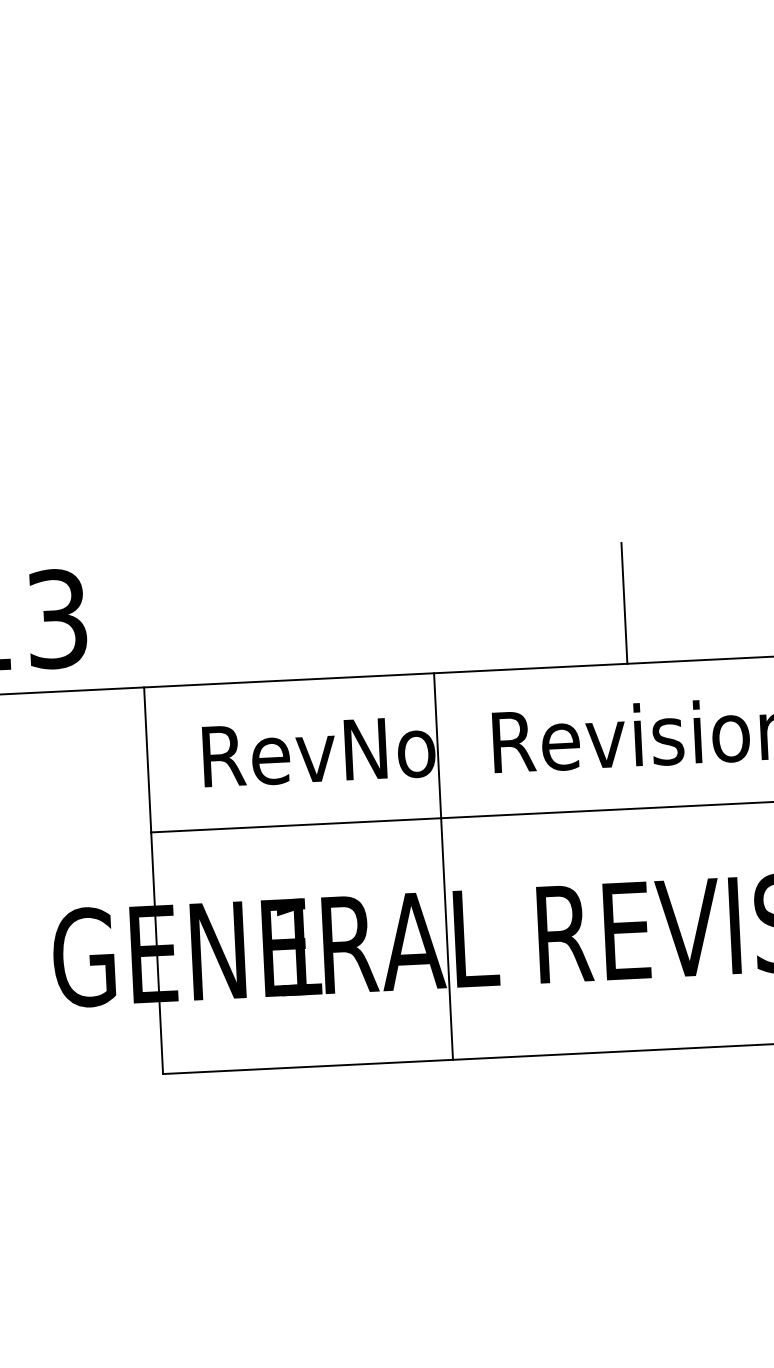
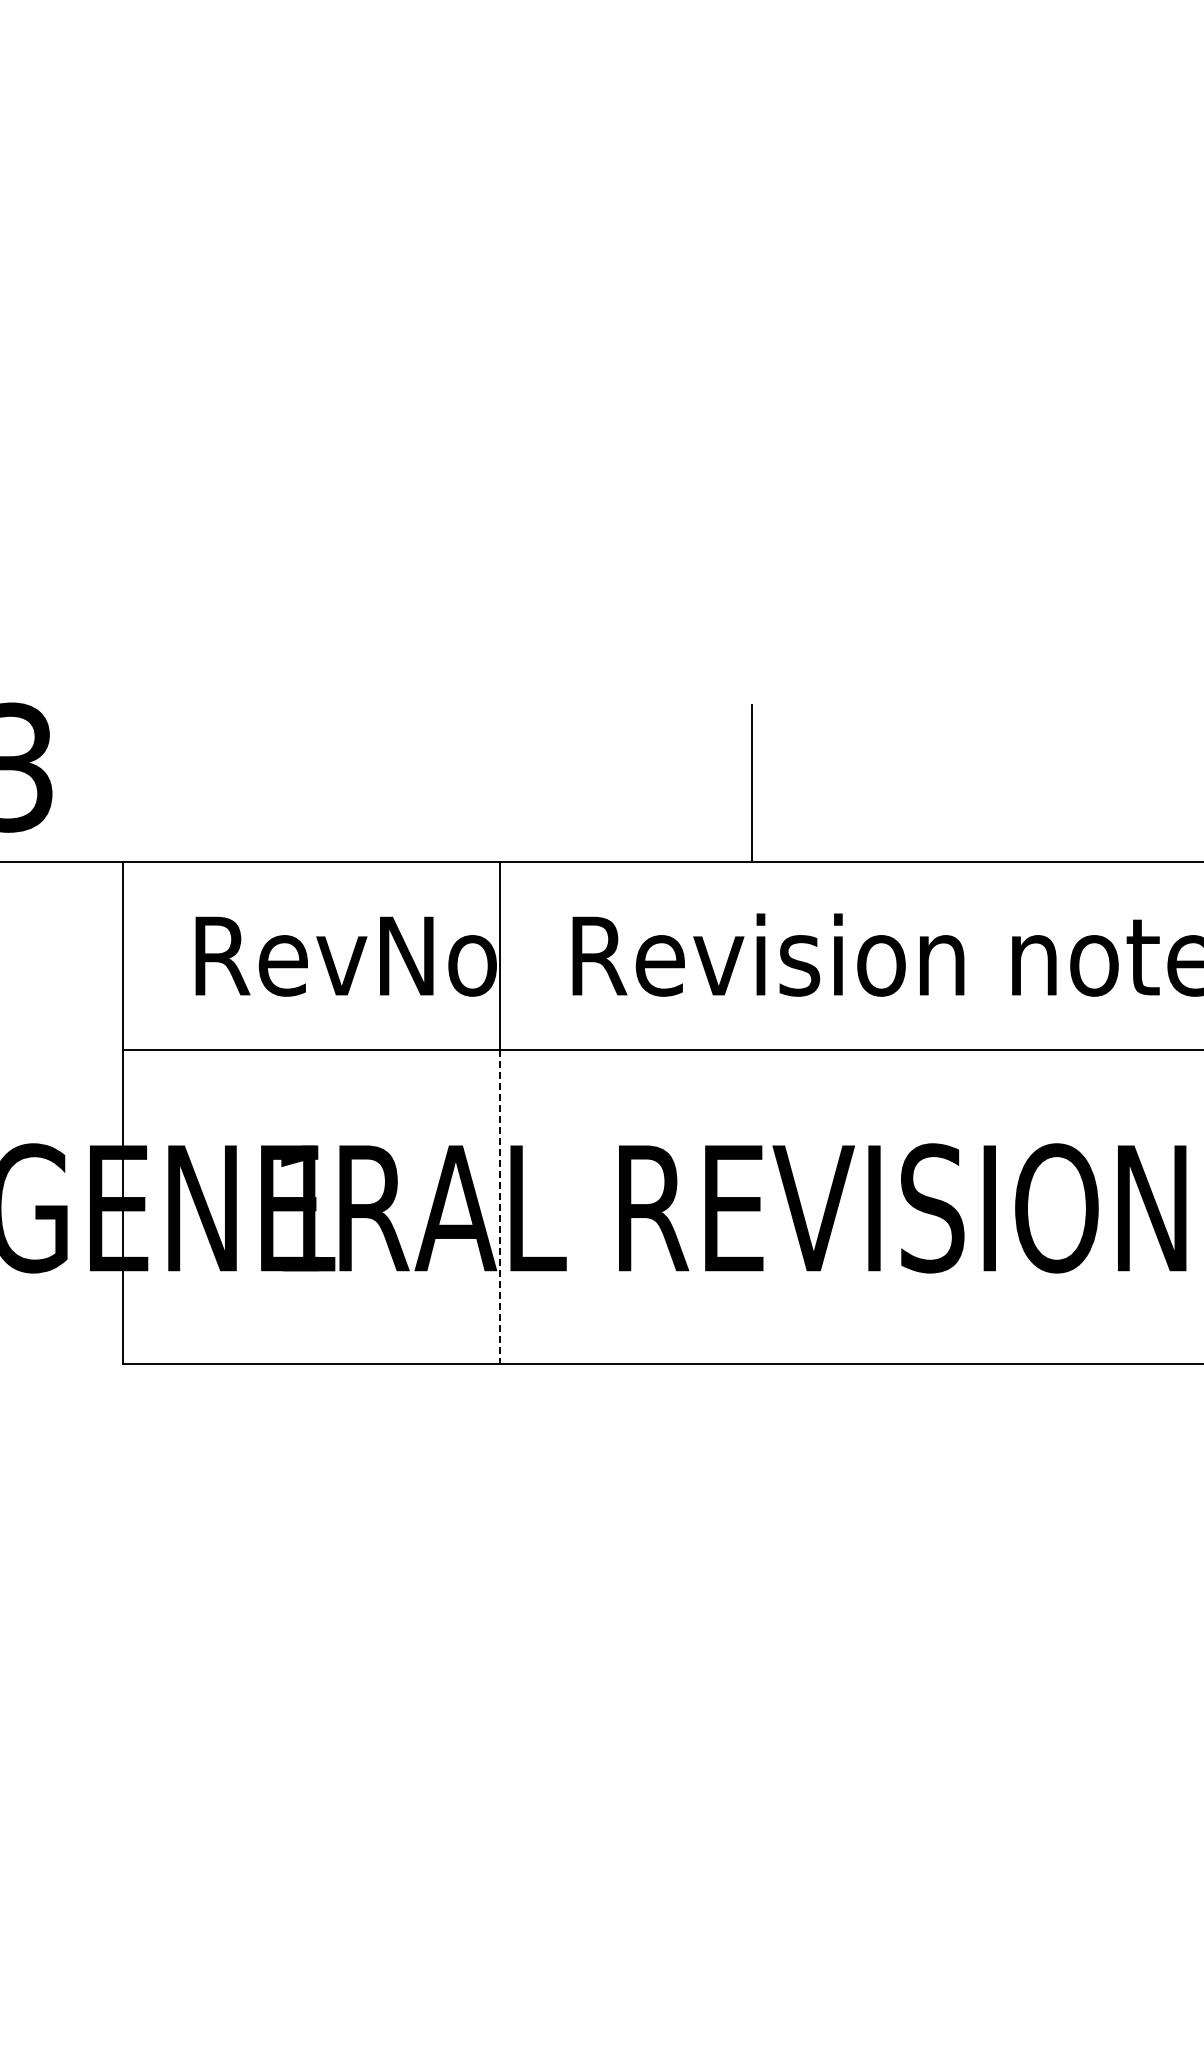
line: (447, 939) -> (500, 1207), solid -> dashed

